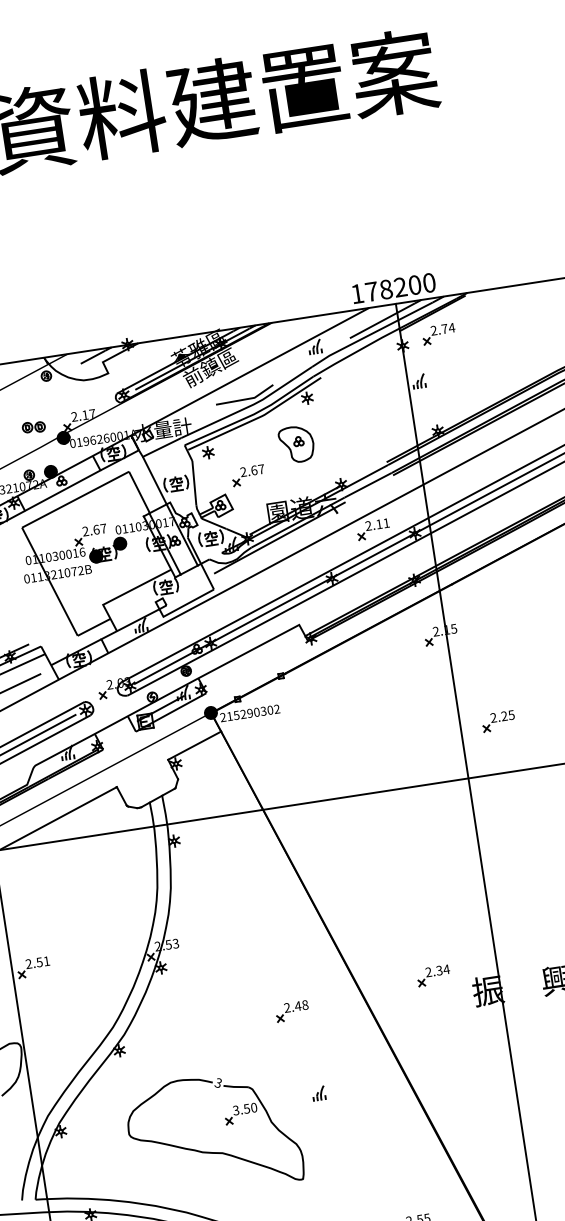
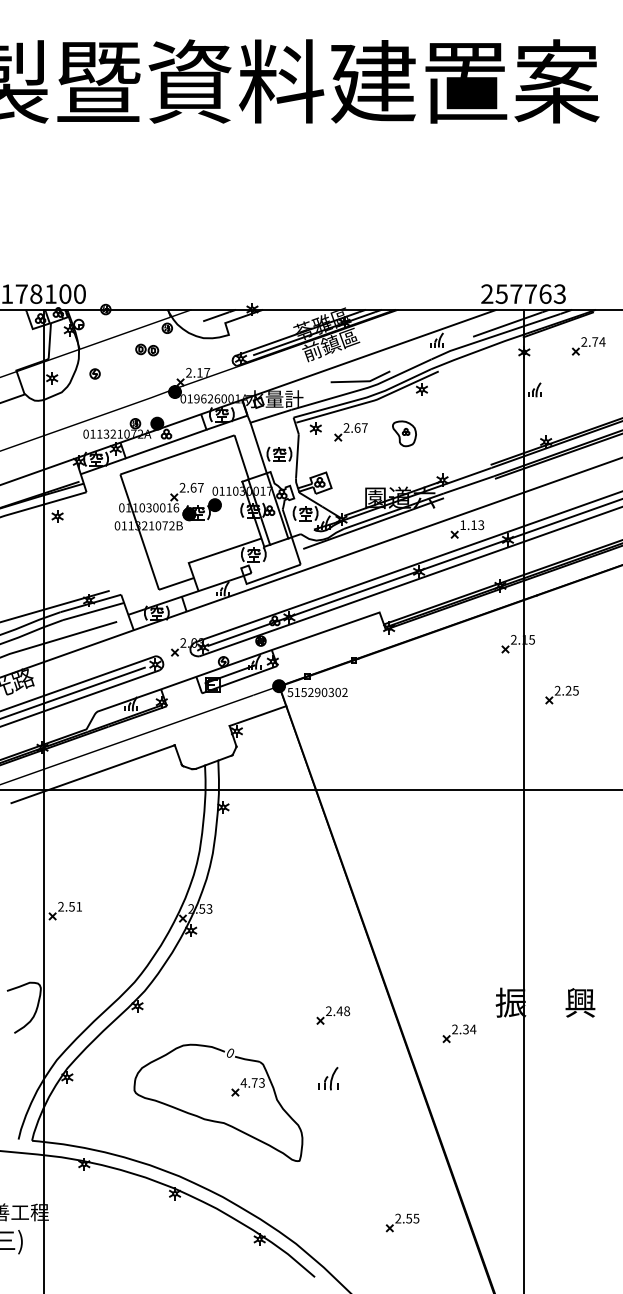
text: (393, 288) -> (523, 294), 178200 -> 257763
part: (438, 334) -> (588, 346), moved
part: (34, 426) -> (147, 349), moved
part: (296, 444) -> (404, 433), size x0.7
part: (247, 475) -> (350, 432), moved
text: (377, 524) -> (472, 525), 2.11 -> 1.13
text: (223, 717) -> (290, 692), 215290302 -> 515290302
part: (497, 720) -> (561, 694), moved
part: (433, 975) -> (459, 1033), moved
part: (292, 1011) -> (333, 1015), moved
text: (217, 1082) -> (229, 1052), 3 -> 0
part: (318, 1093) -> (327, 1078), size x1.6
text: (244, 1108) -> (252, 1082), 3.50 -> 4.73

